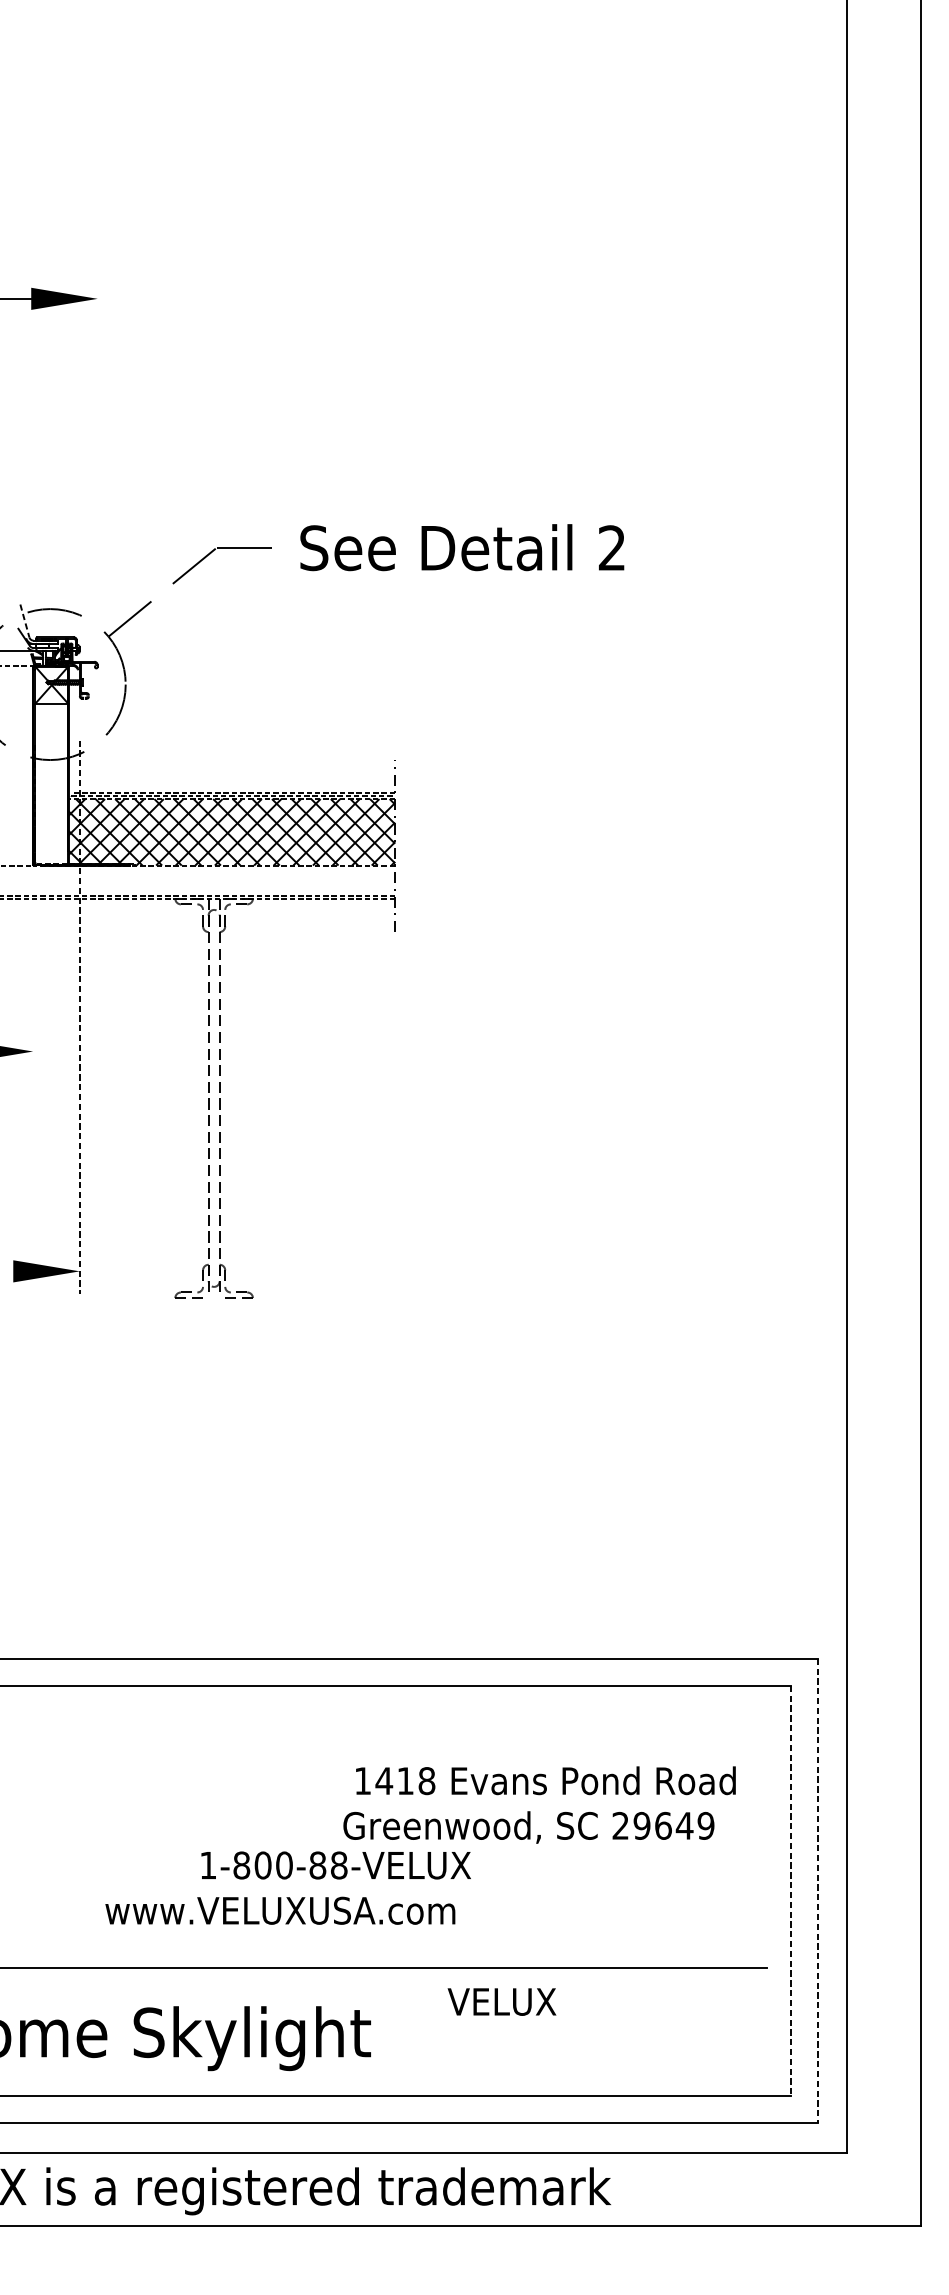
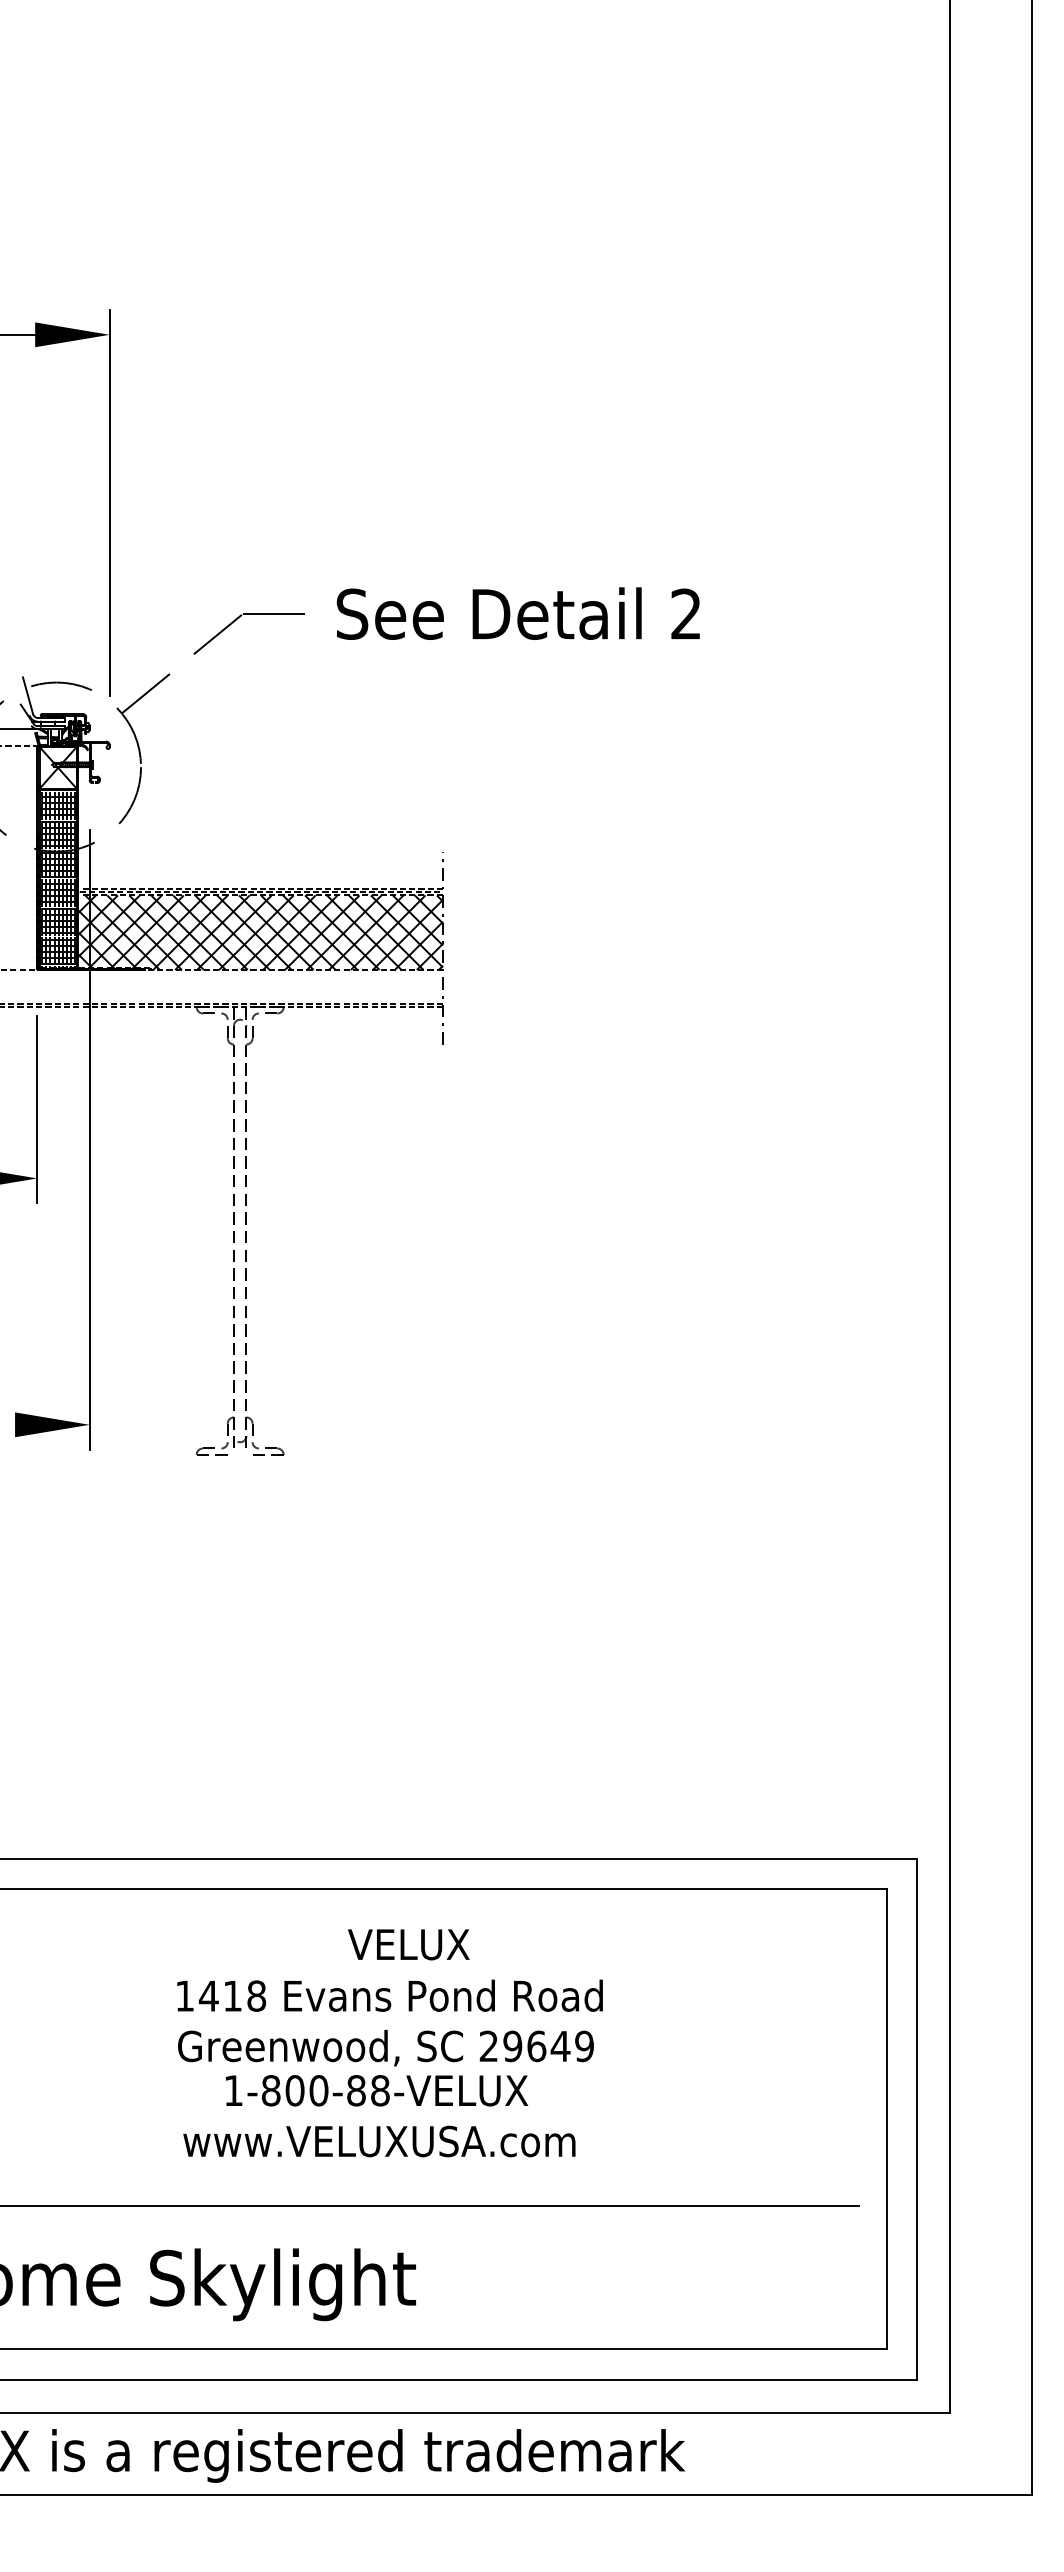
line: (97, 448) -> (109, 502), added
line: (25, 621) -> (28, 696), dashed -> solid
hatch: (51, 784) -> (57, 879), added
line: (33, 990) -> (37, 1109), added
line: (79, 1016) -> (89, 1139), dashed -> solid
text: (545, 1780) -> (389, 1995), moved
text: (528, 1827) -> (385, 2048), moved
line: (790, 1891) -> (886, 2119), dashed -> solid
line: (818, 1891) -> (917, 2119), dashed -> solid
text: (280, 1910) -> (379, 2141), moved
text: (501, 2001) -> (408, 1944), moved

